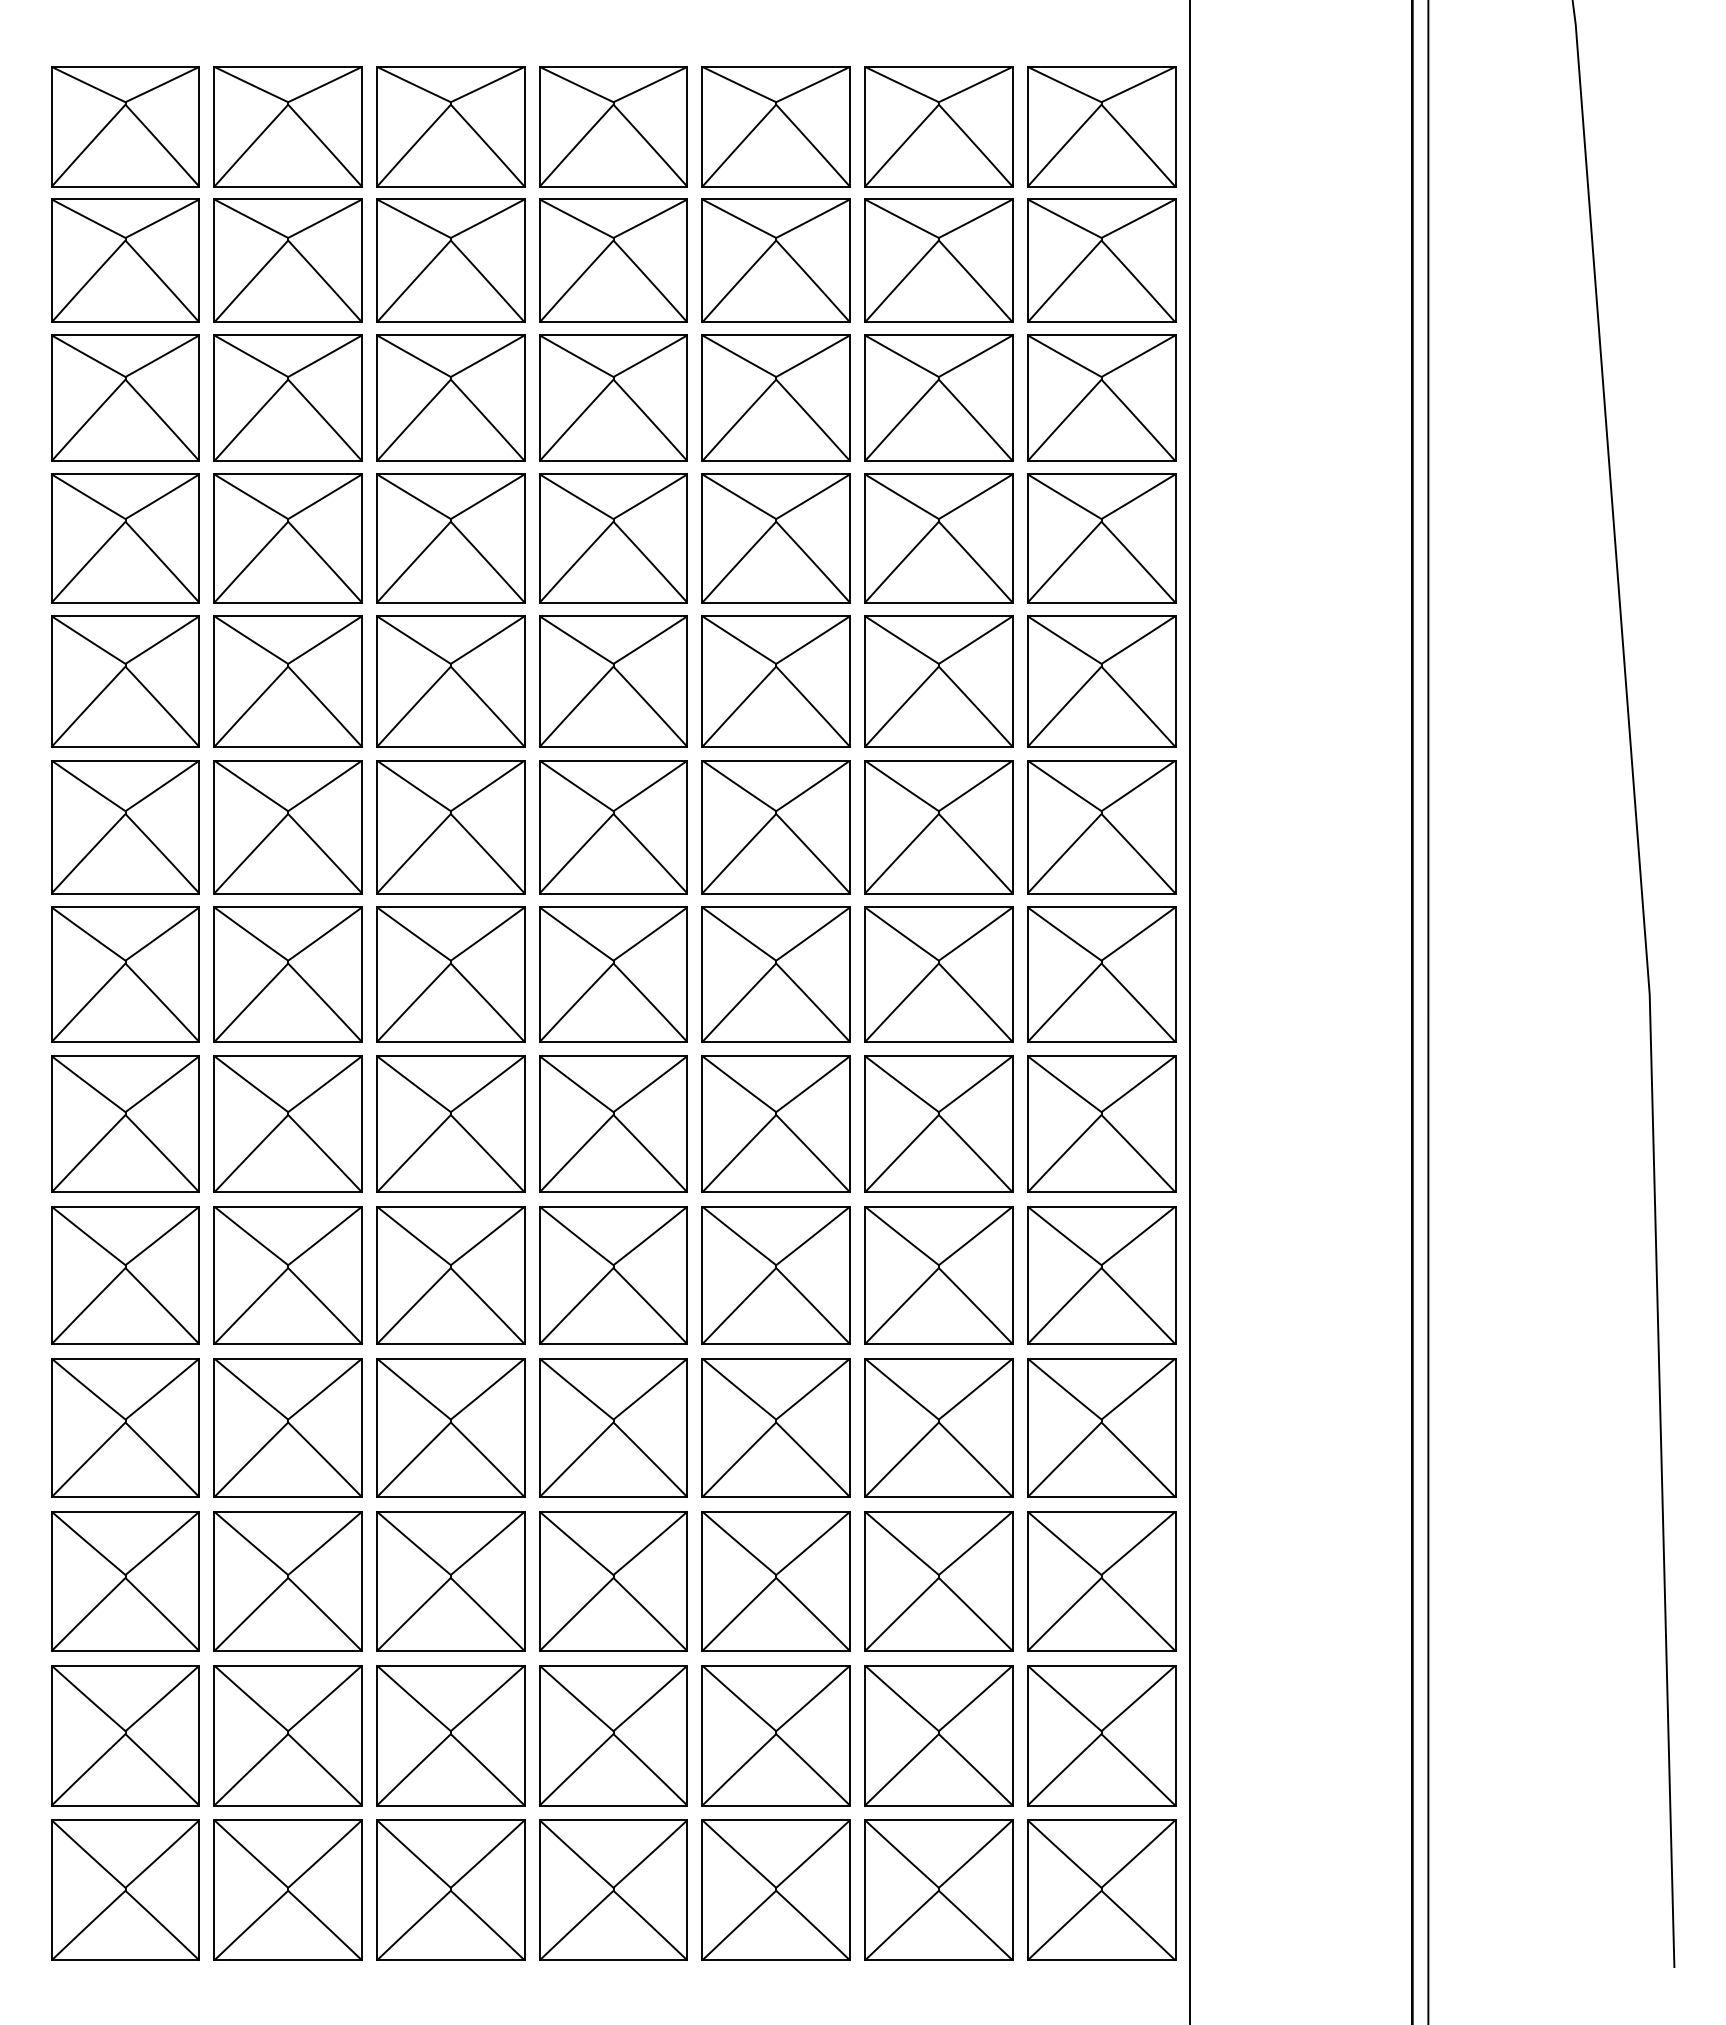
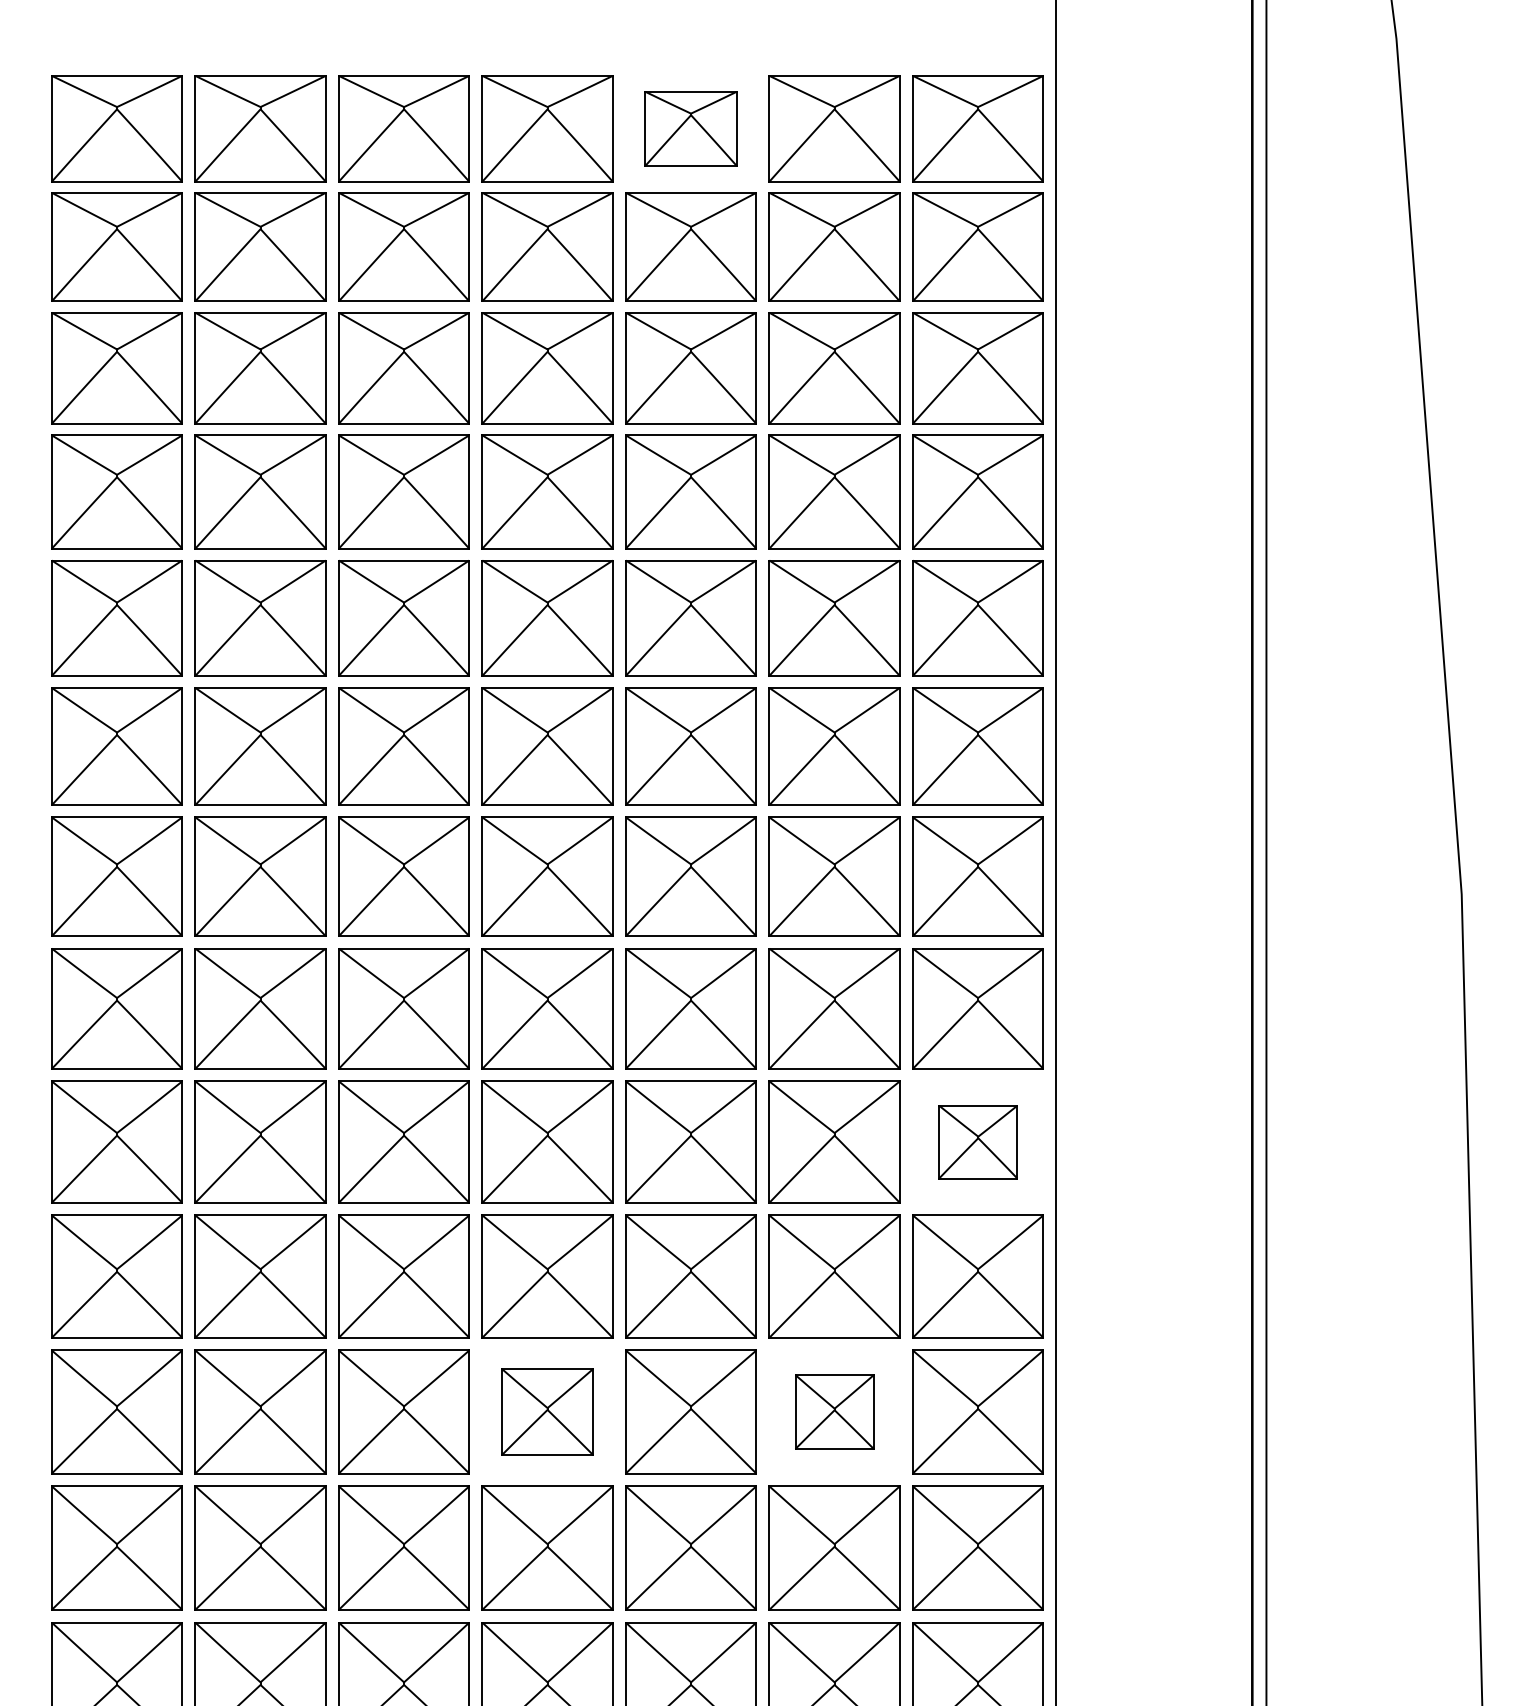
part: (775, 126) -> (690, 128), size x0.7
part: (1101, 1275) -> (978, 1142), size x0.6
part: (613, 1581) -> (547, 1412), size x0.7
part: (938, 1581) -> (834, 1412), size x0.6

